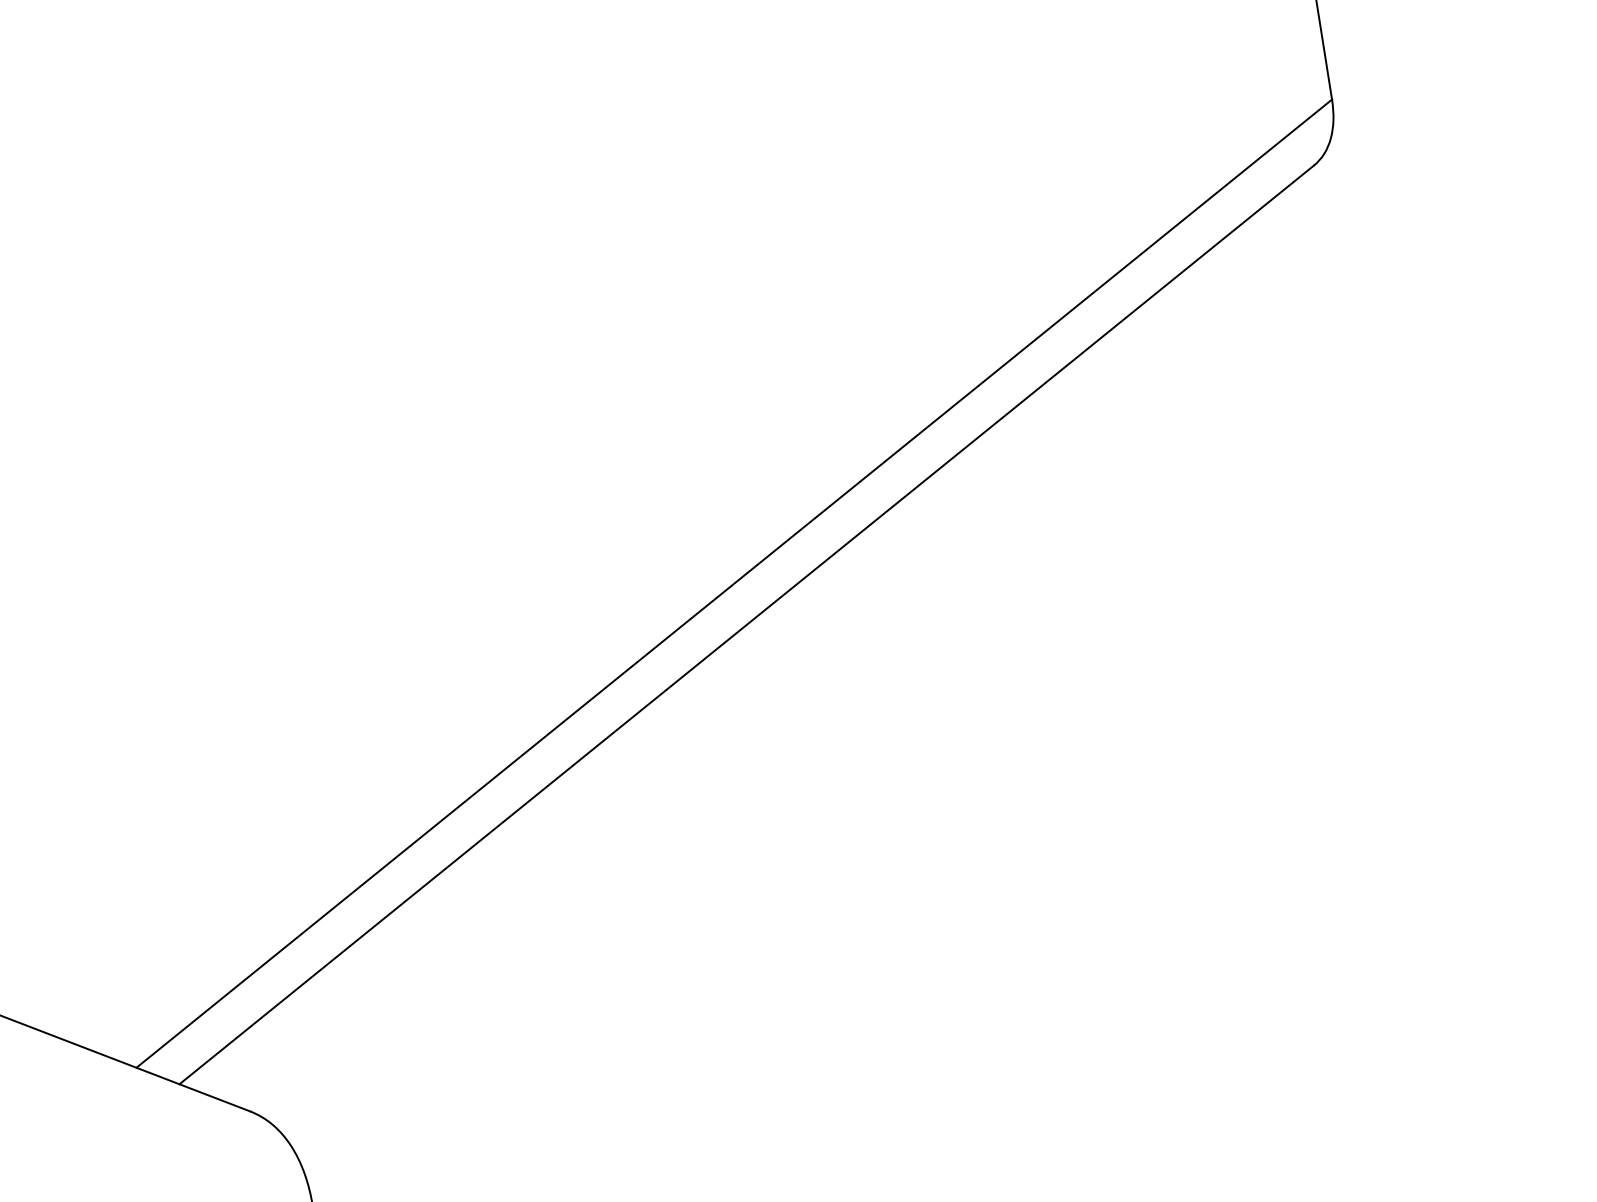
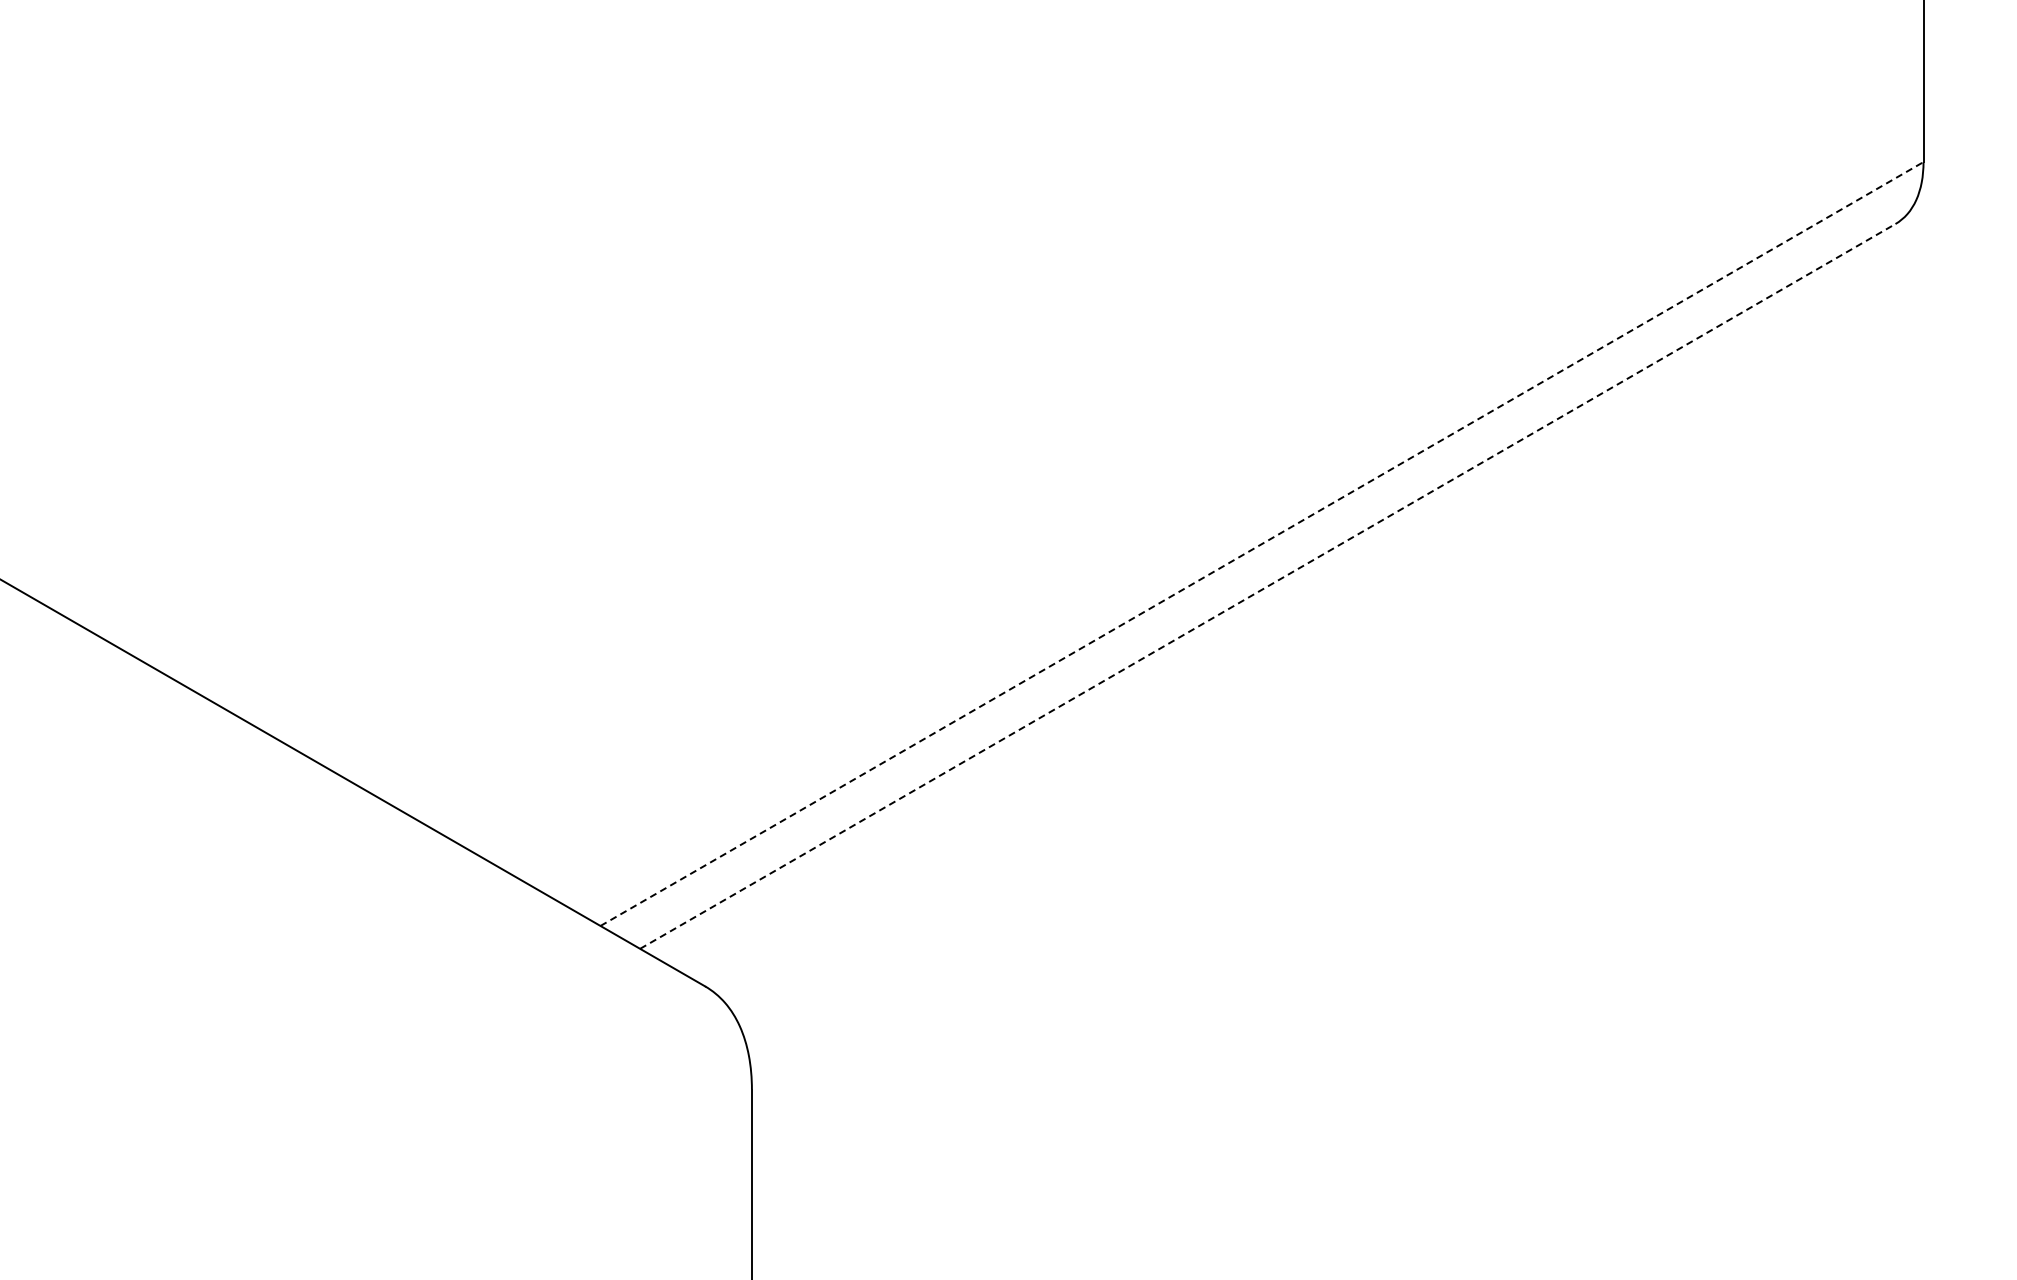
line: (734, 584) -> (1262, 544), solid -> dashed
line: (746, 625) -> (1267, 586), solid -> dashed

